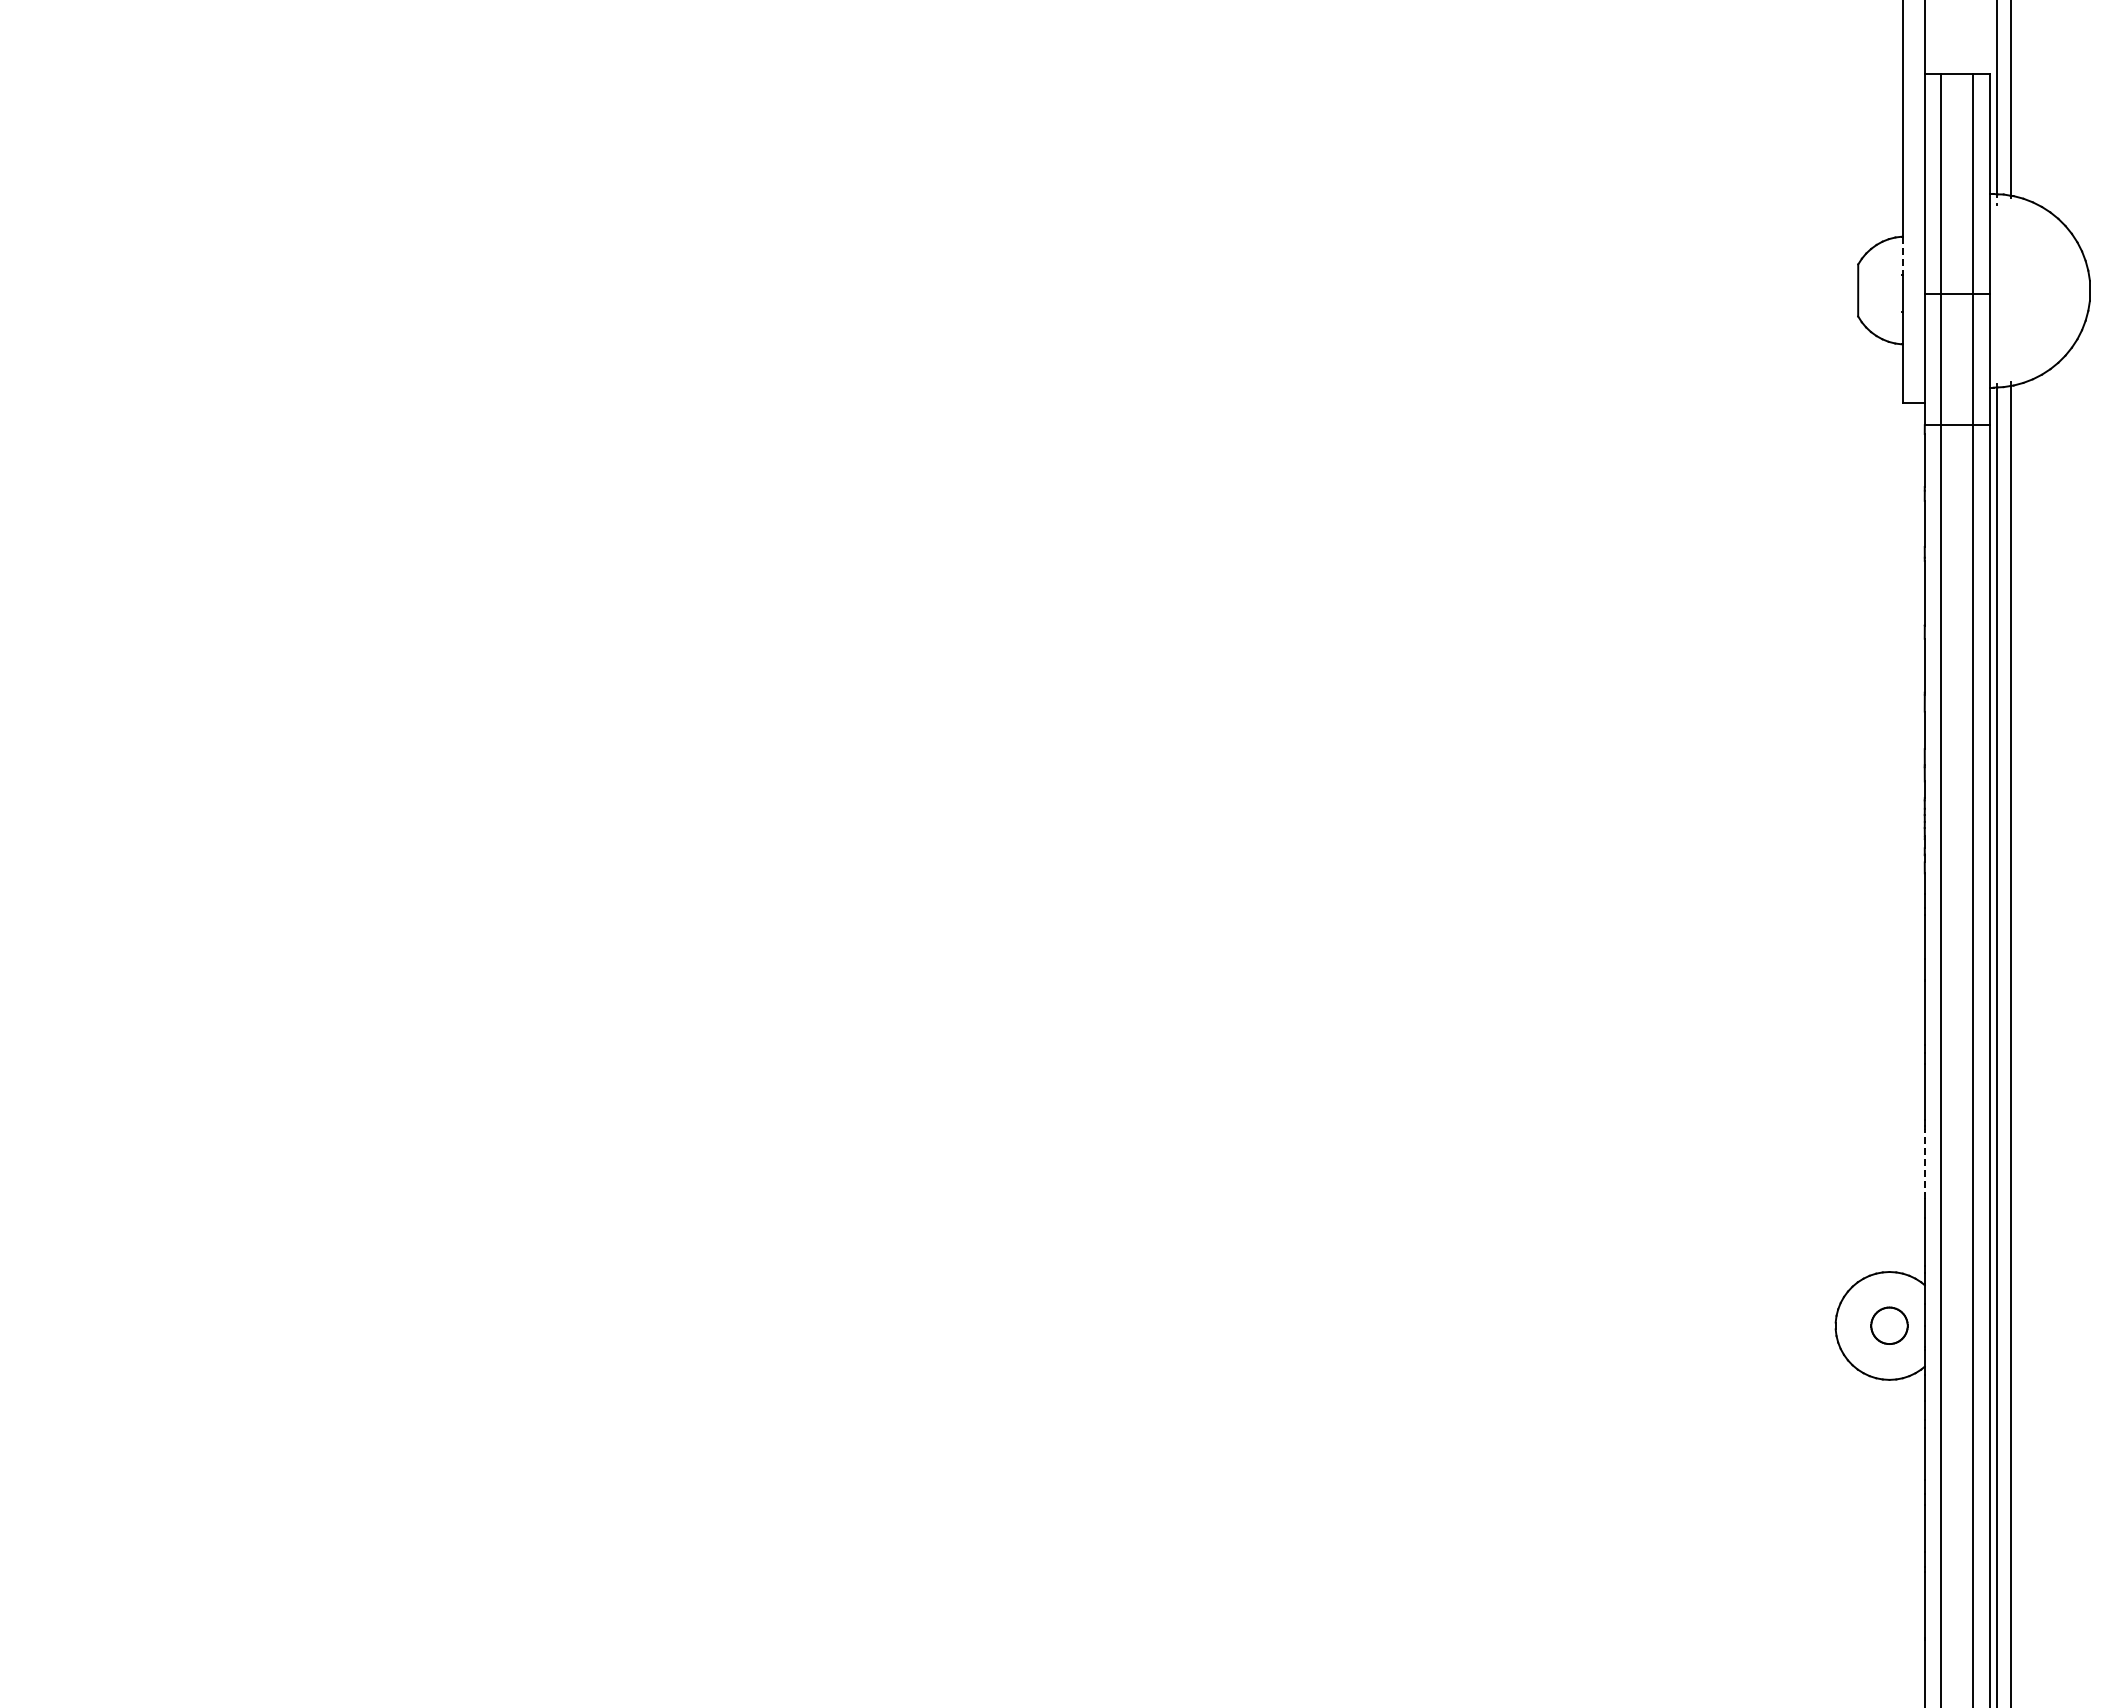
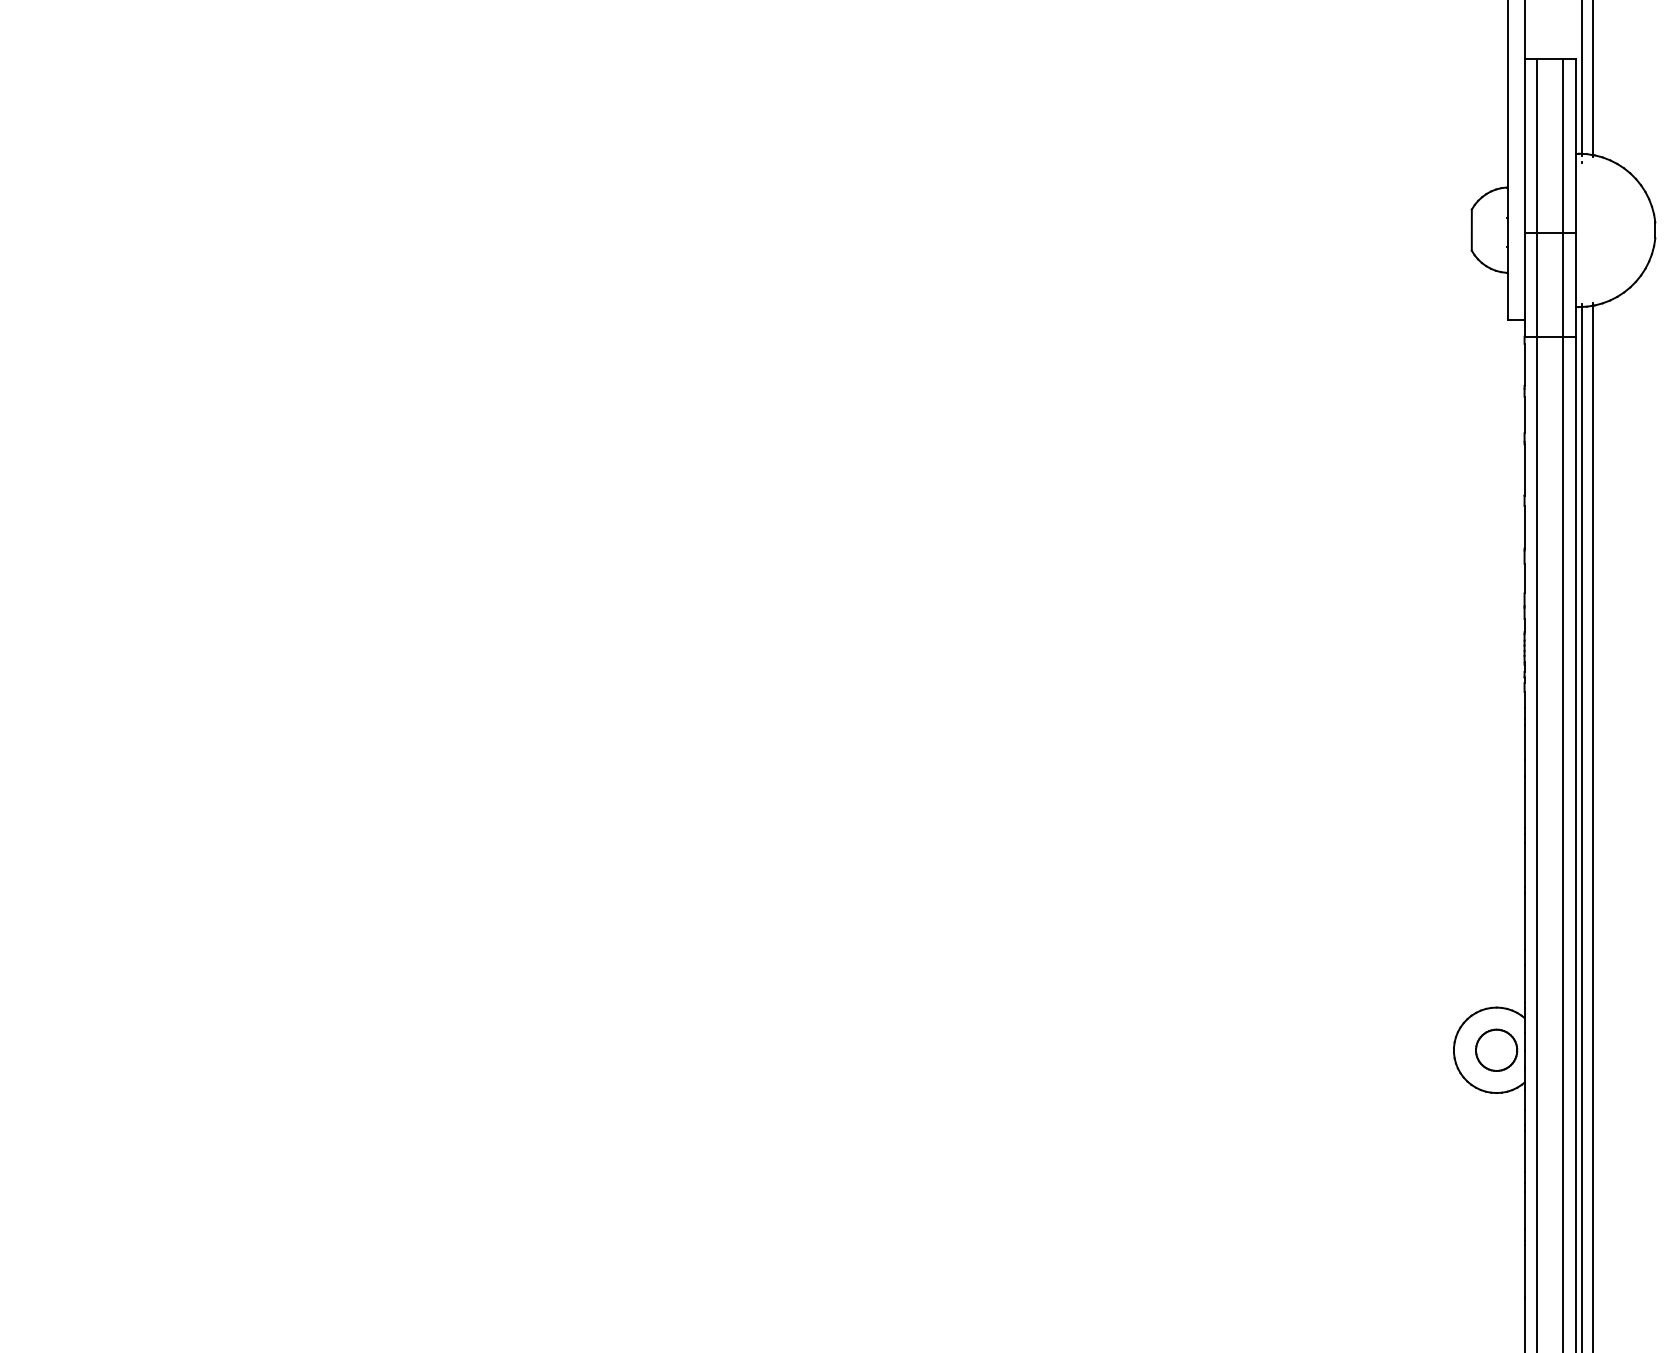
line: (1903, 256) -> (1507, 203), dashed -> solid
line: (1924, 1163) -> (1524, 921), dashed -> solid
part: (1889, 1325) -> (1496, 1049), size x1.43

